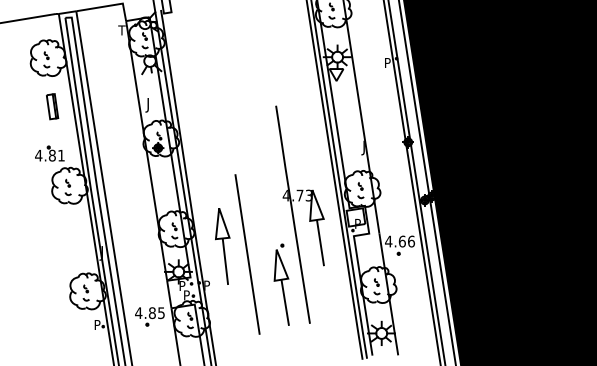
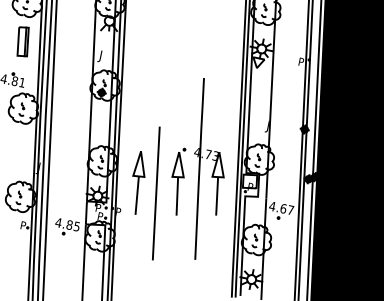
part: (52, 106) -> (23, 41), size x1.43
text: (411, 241) -> (290, 210), 4.66 -> 4.67
part: (281, 284) -> (177, 180), moved

